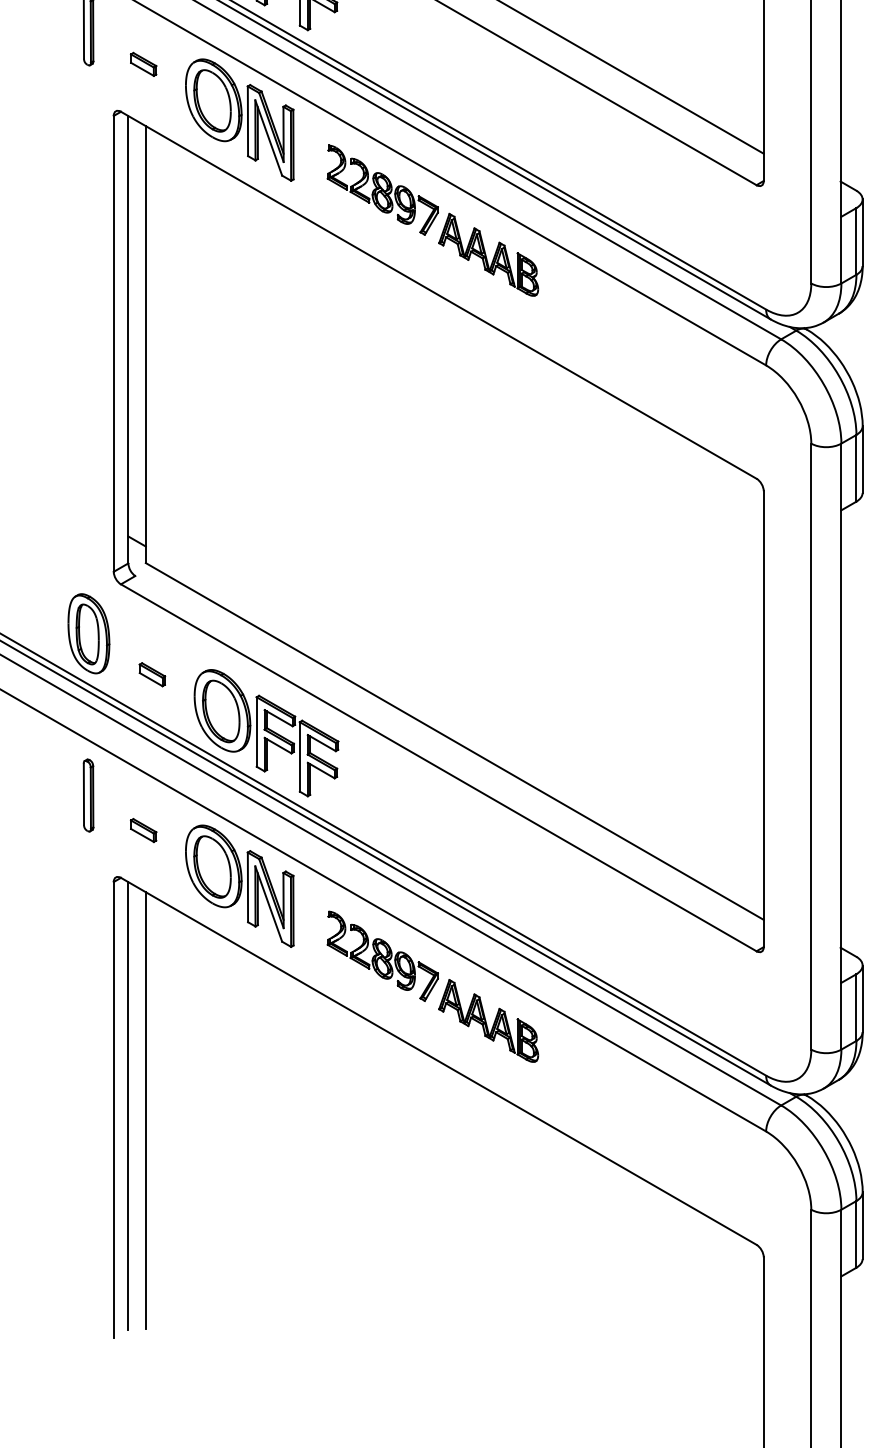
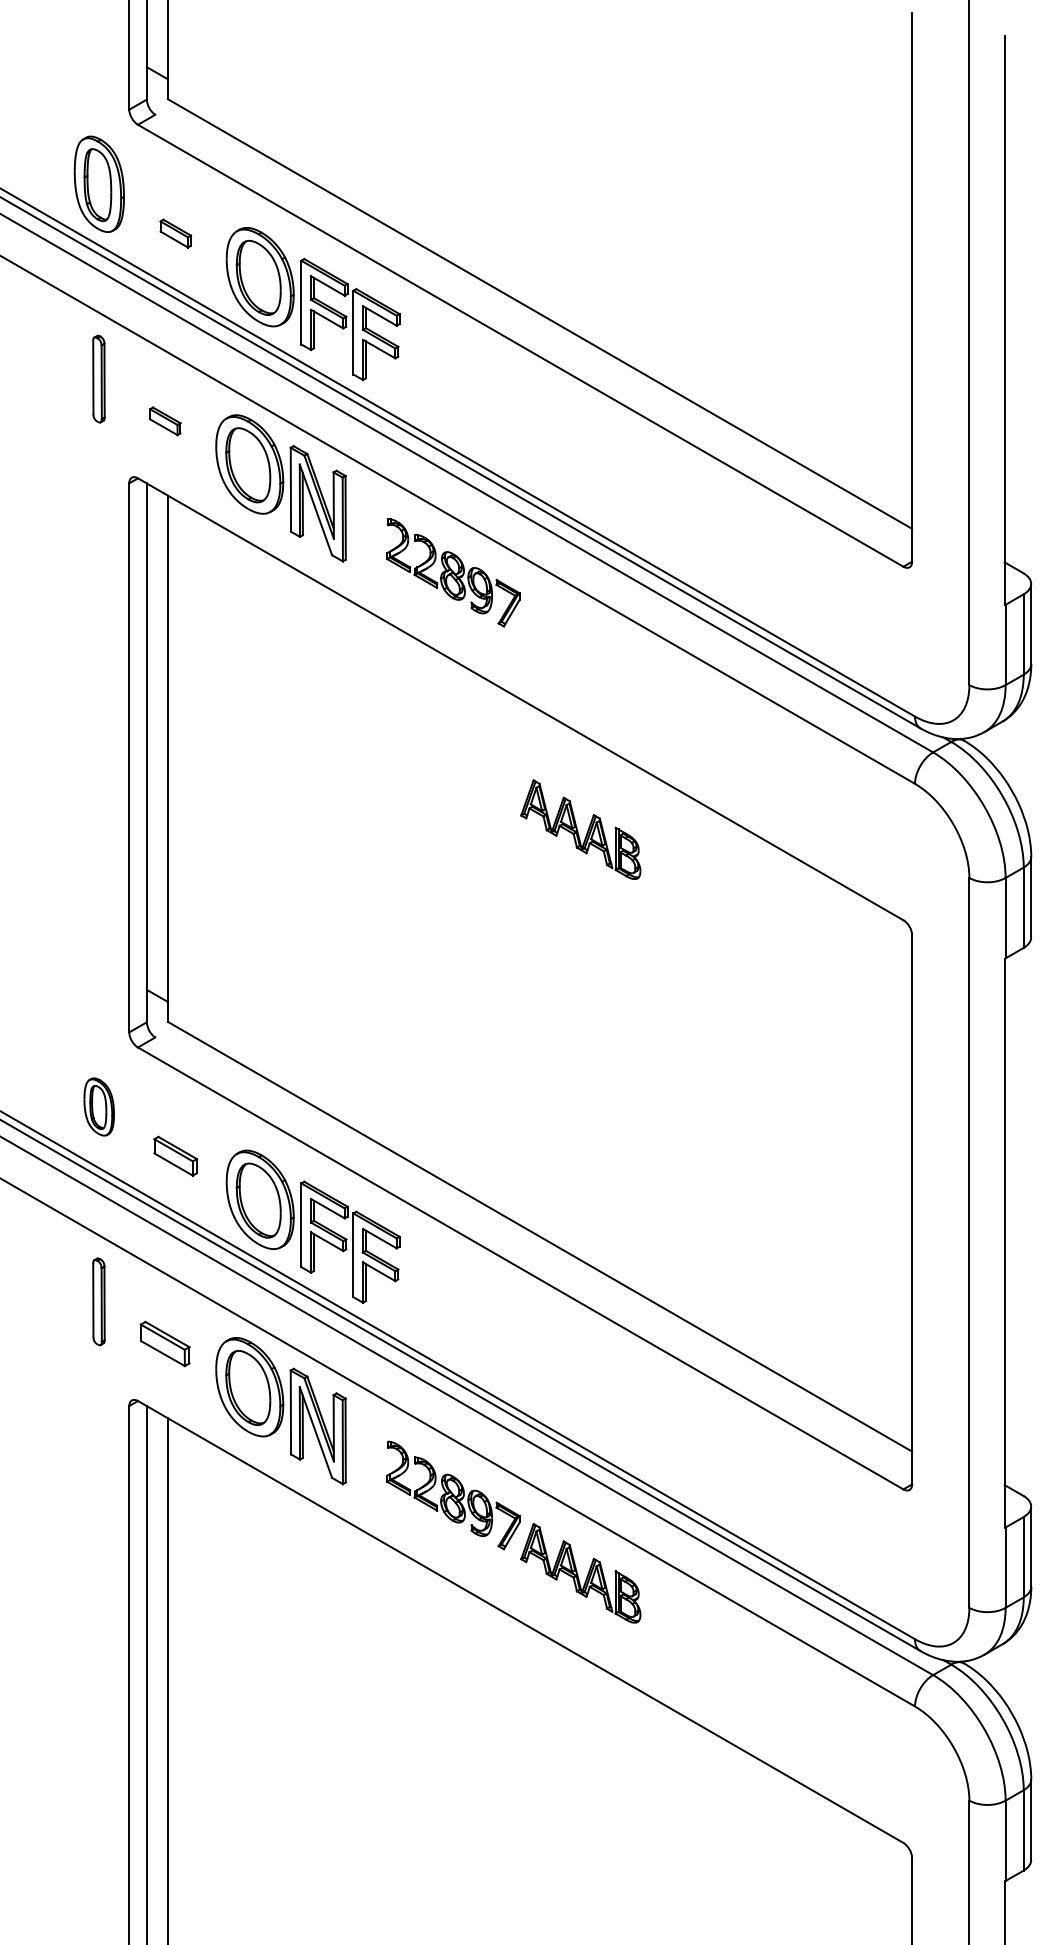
part: (488, 254) -> (580, 829), moved
part: (88, 633) -> (98, 1106), size x0.6
part: (152, 674) -> (175, 1156), size x1.4
part: (143, 830) -> (165, 1343), size x1.6

